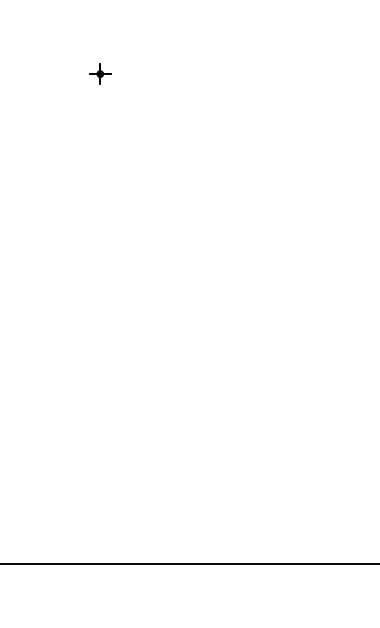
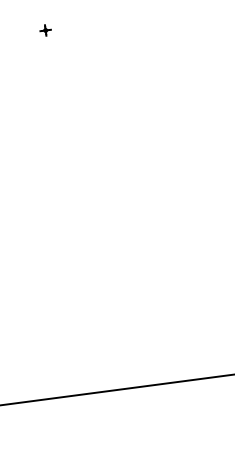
part: (100, 73) -> (45, 30), size x0.7

